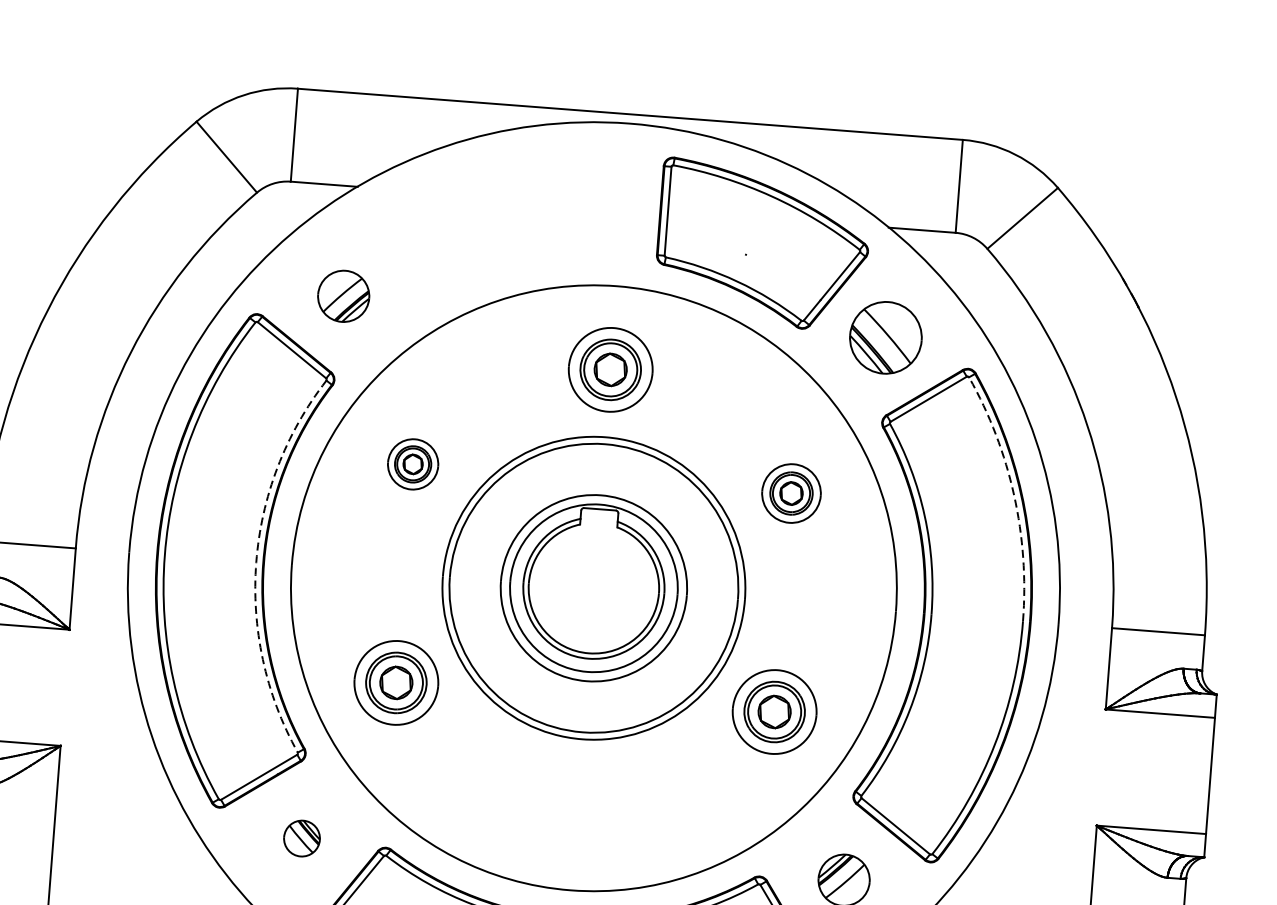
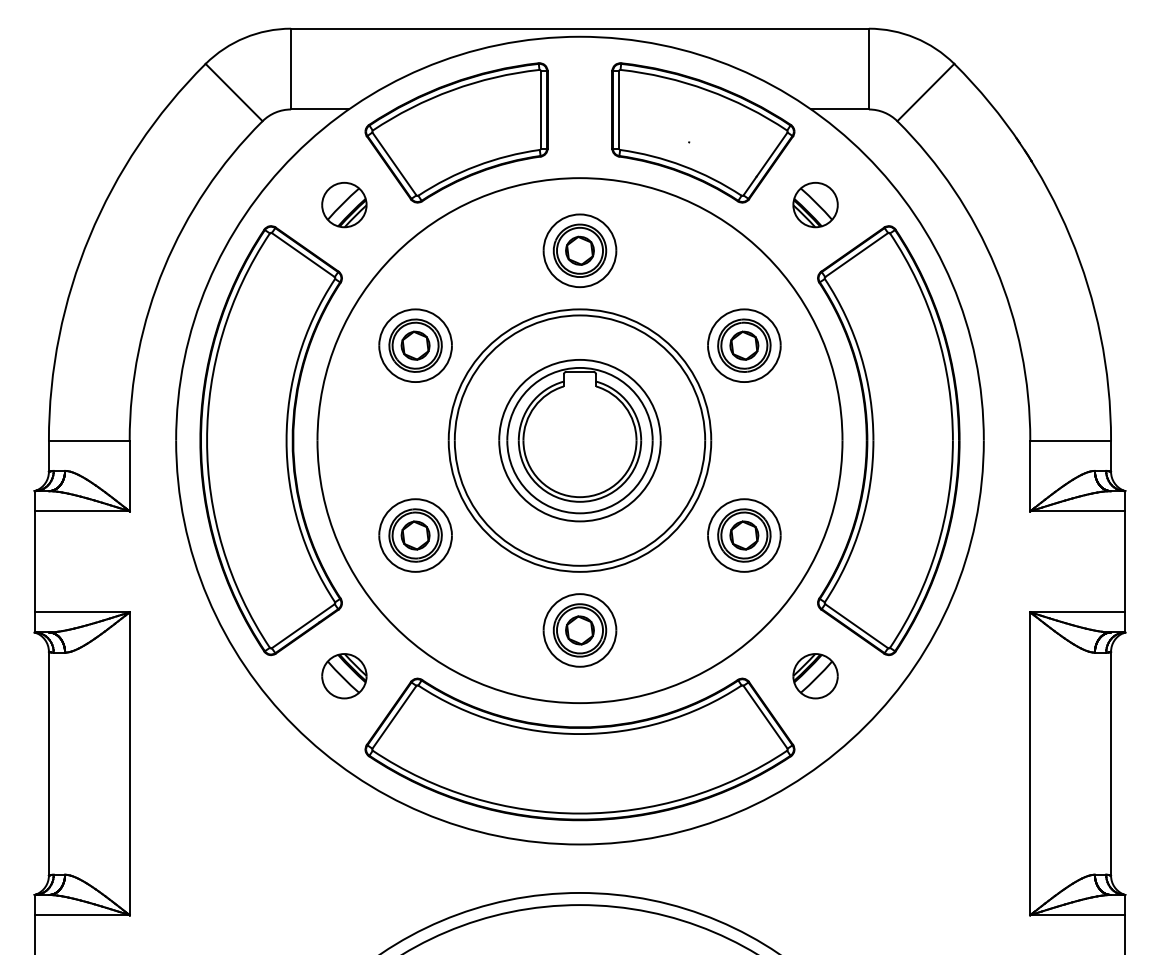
part: (479, 222) -> (456, 132), added
part: (885, 338) -> (815, 205), size x0.71
part: (413, 464) -> (415, 345), size x1.67
part: (791, 493) -> (744, 345), size x1.43
arc: (1013, 495) -> (936, 332), dashed -> solid
arc: (256, 562) -> (286, 440), dashed -> solid
part: (576, 806) -> (579, 630), added
part: (302, 838) -> (344, 676), size x1.43

